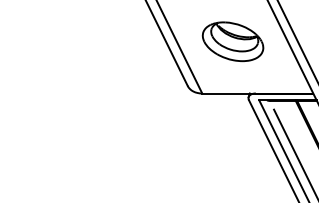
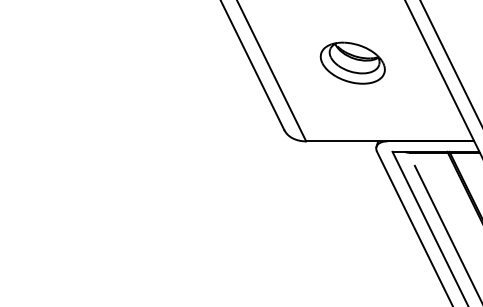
part: (232, 41) -> (352, 62), size x0.7

